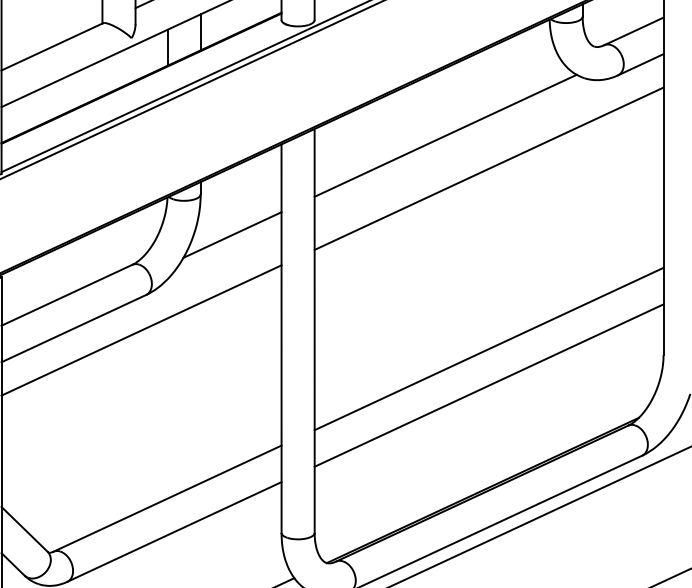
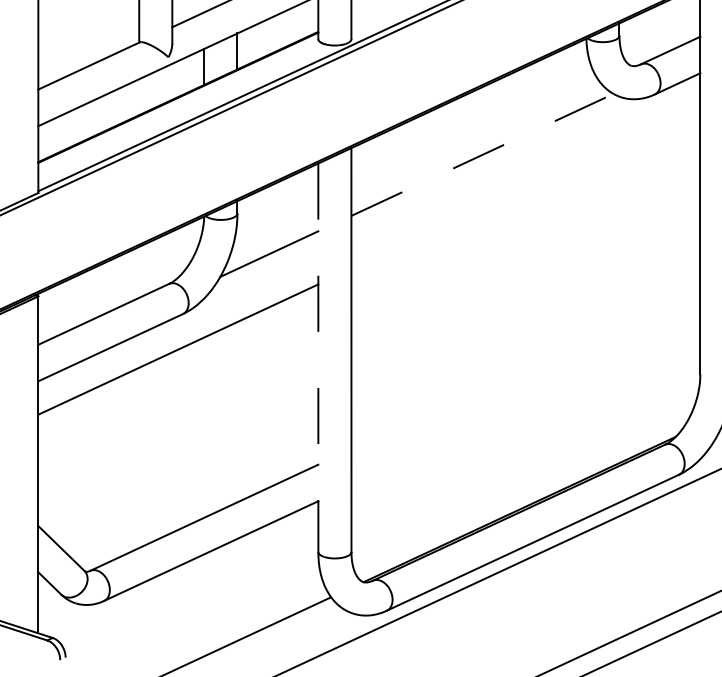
line: (445, 135) -> (482, 154), solid -> dashed
line: (488, 168) -> (525, 187), removed
line: (281, 339) -> (318, 358), solid -> dashed
line: (488, 348) -> (525, 367), removed
line: (488, 385) -> (525, 404), removed

